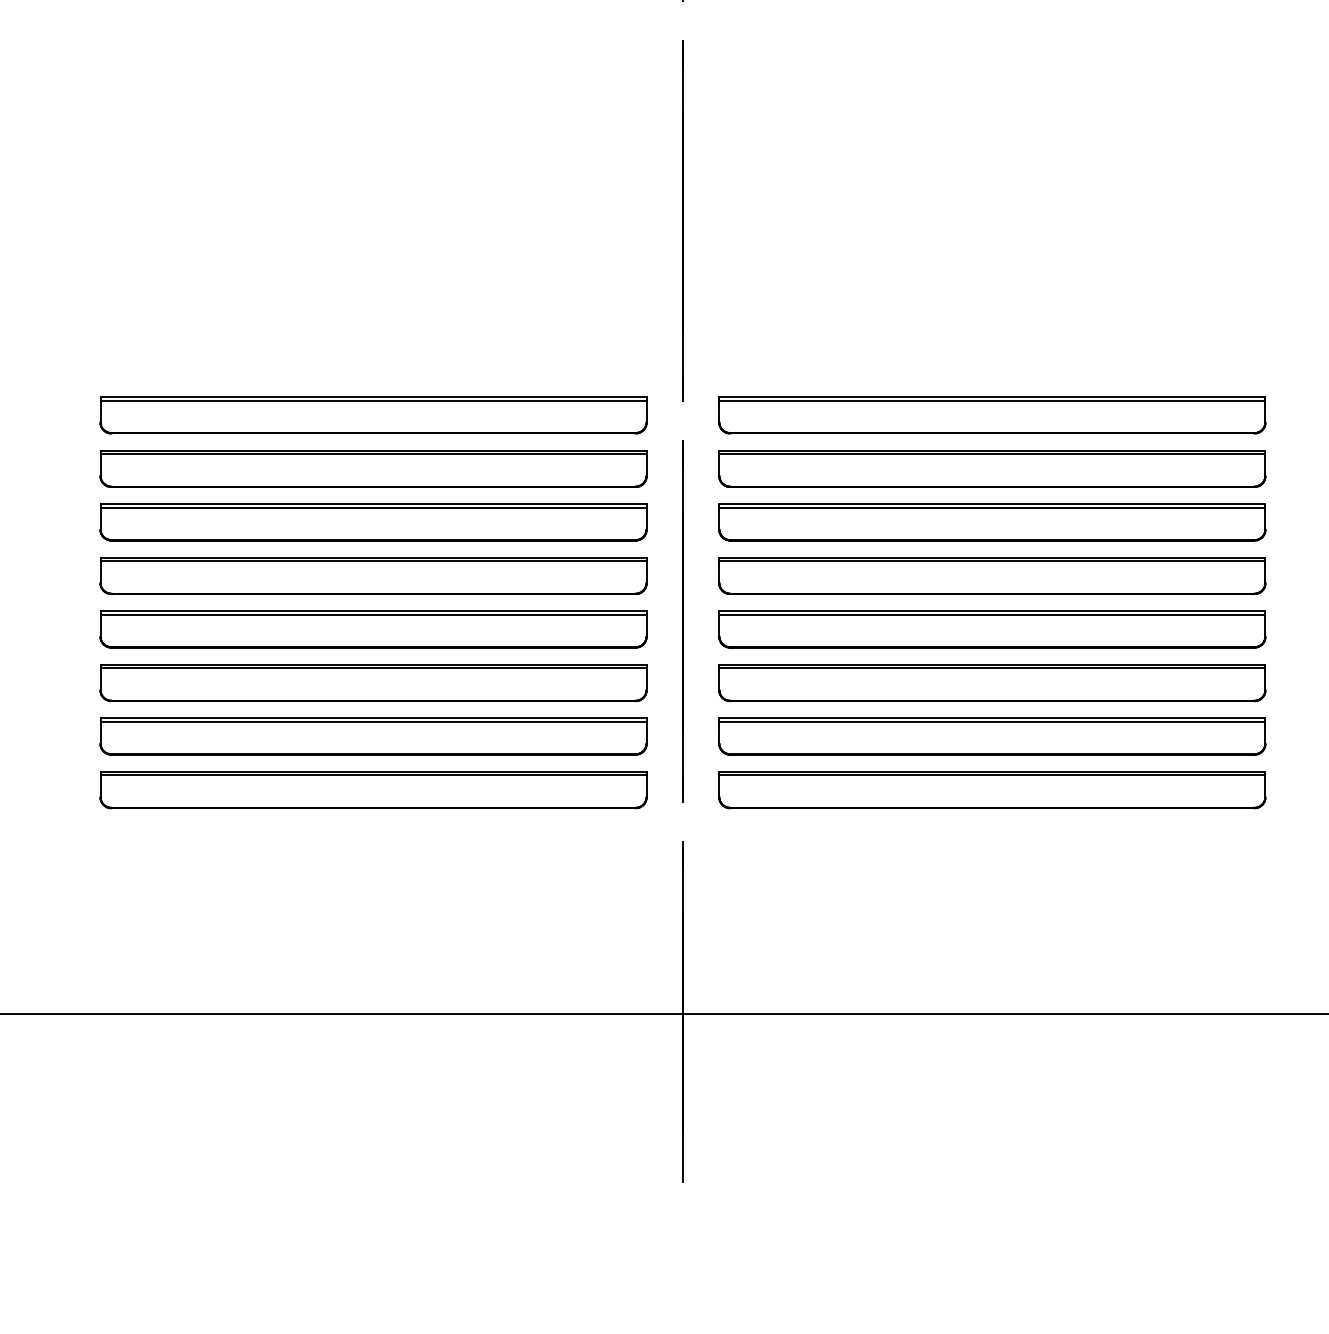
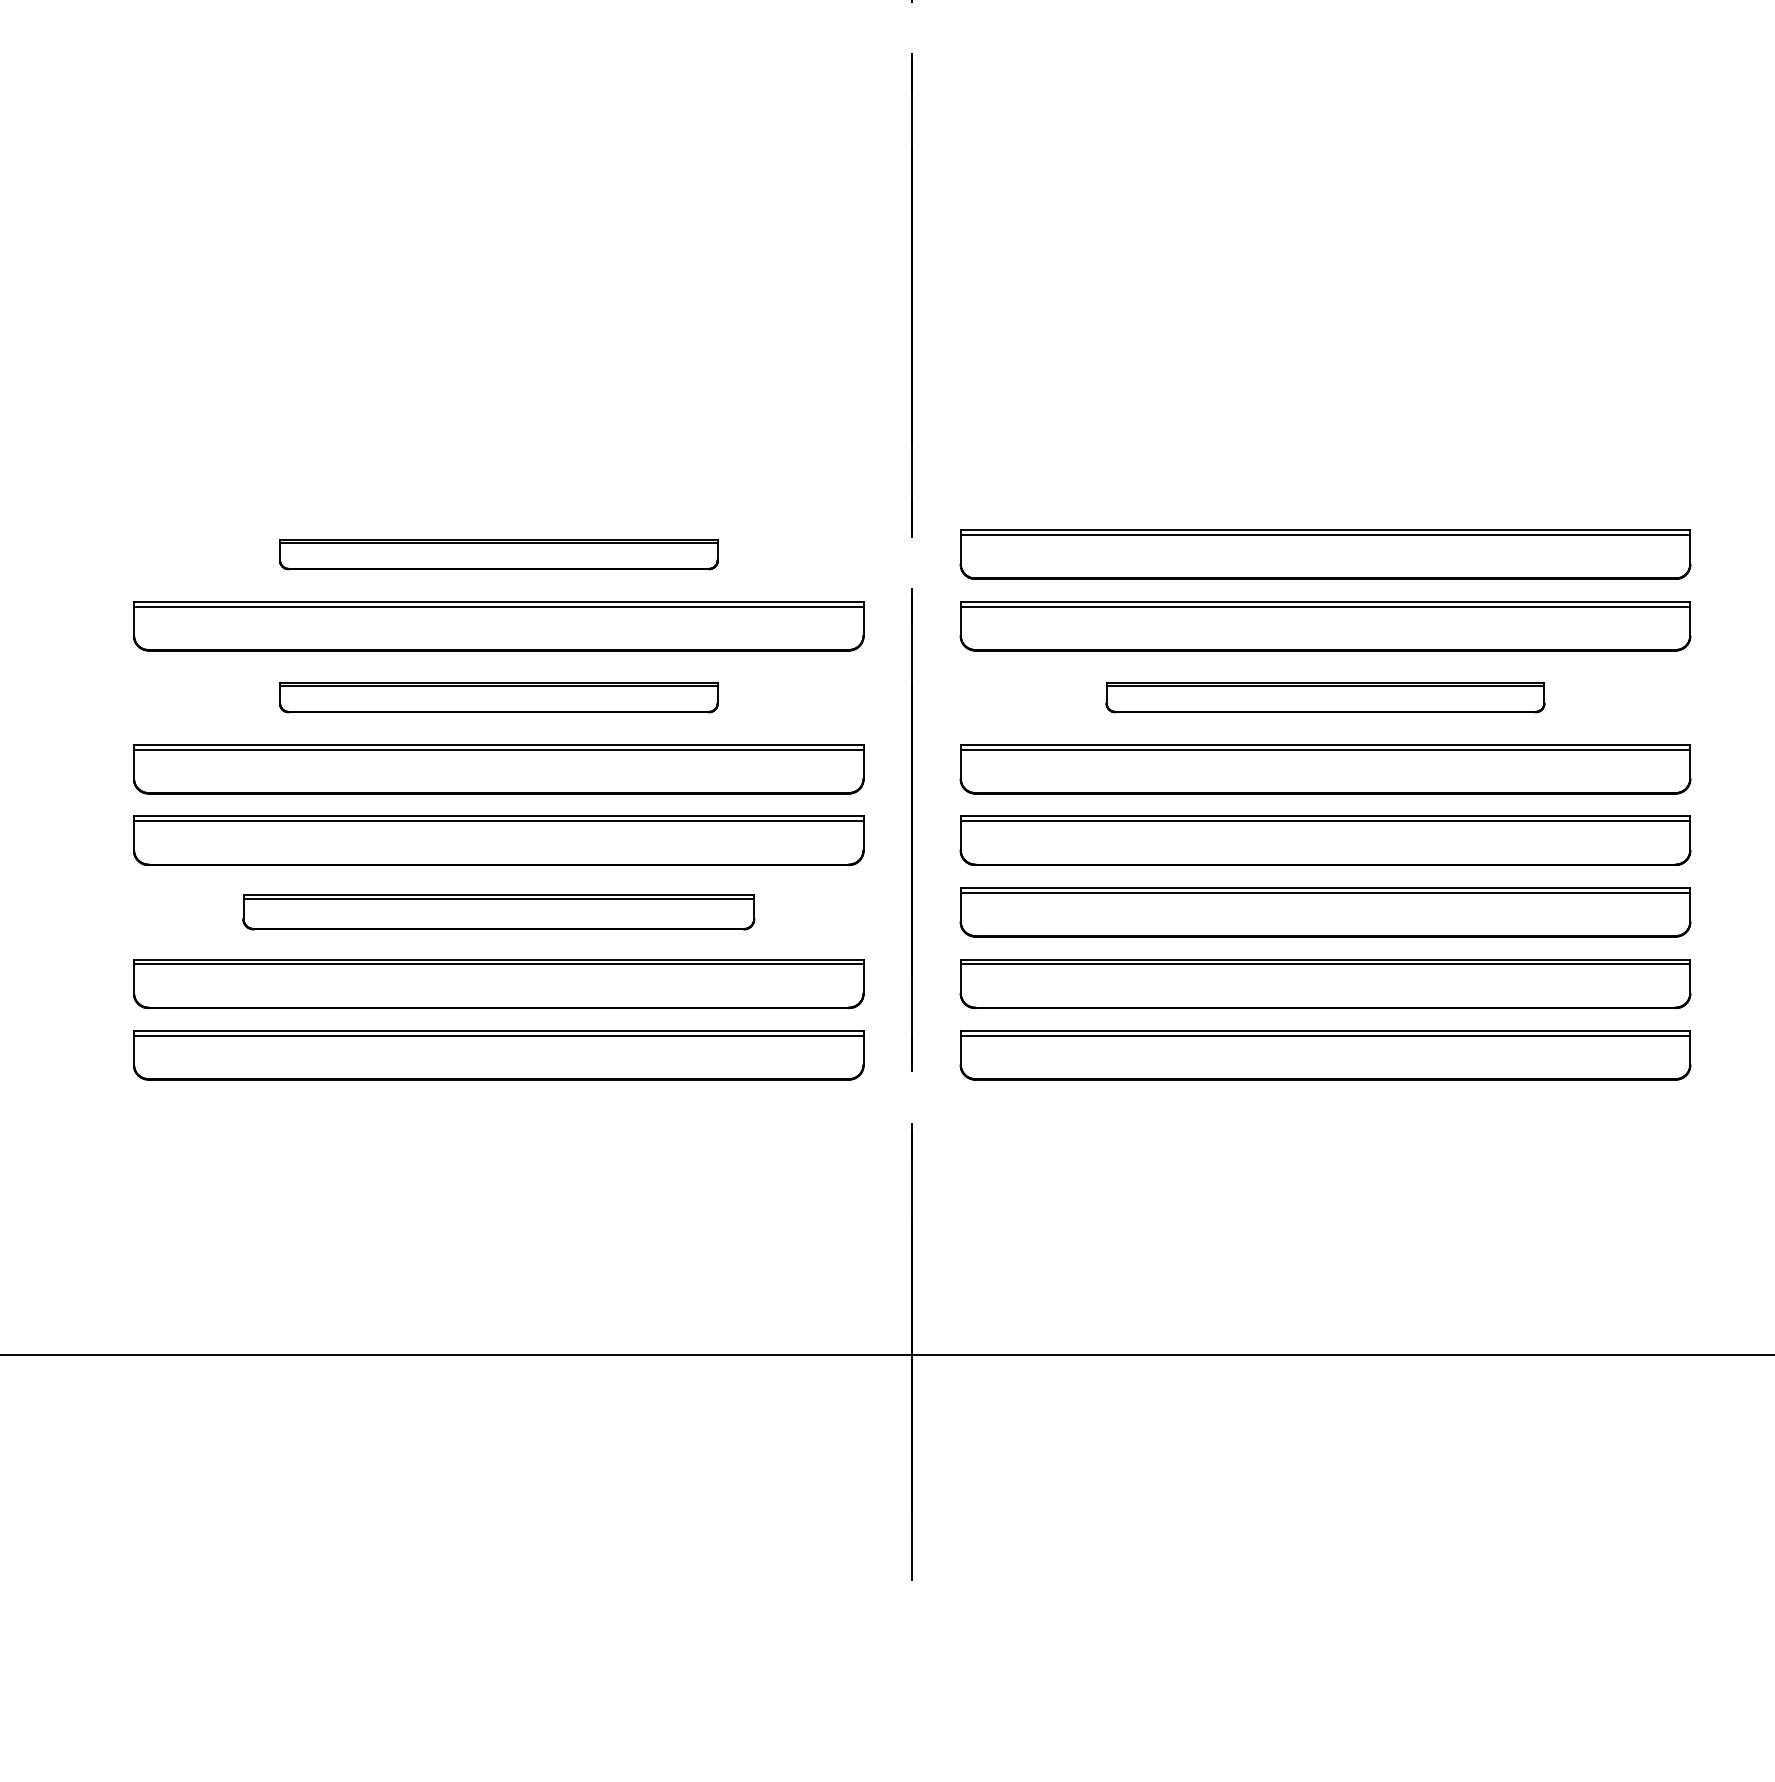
part: (373, 415) -> (498, 554), size x0.6
part: (373, 522) -> (498, 697), size x0.6
part: (992, 522) -> (1325, 697), size x0.6
part: (373, 683) -> (498, 912), size x0.7

